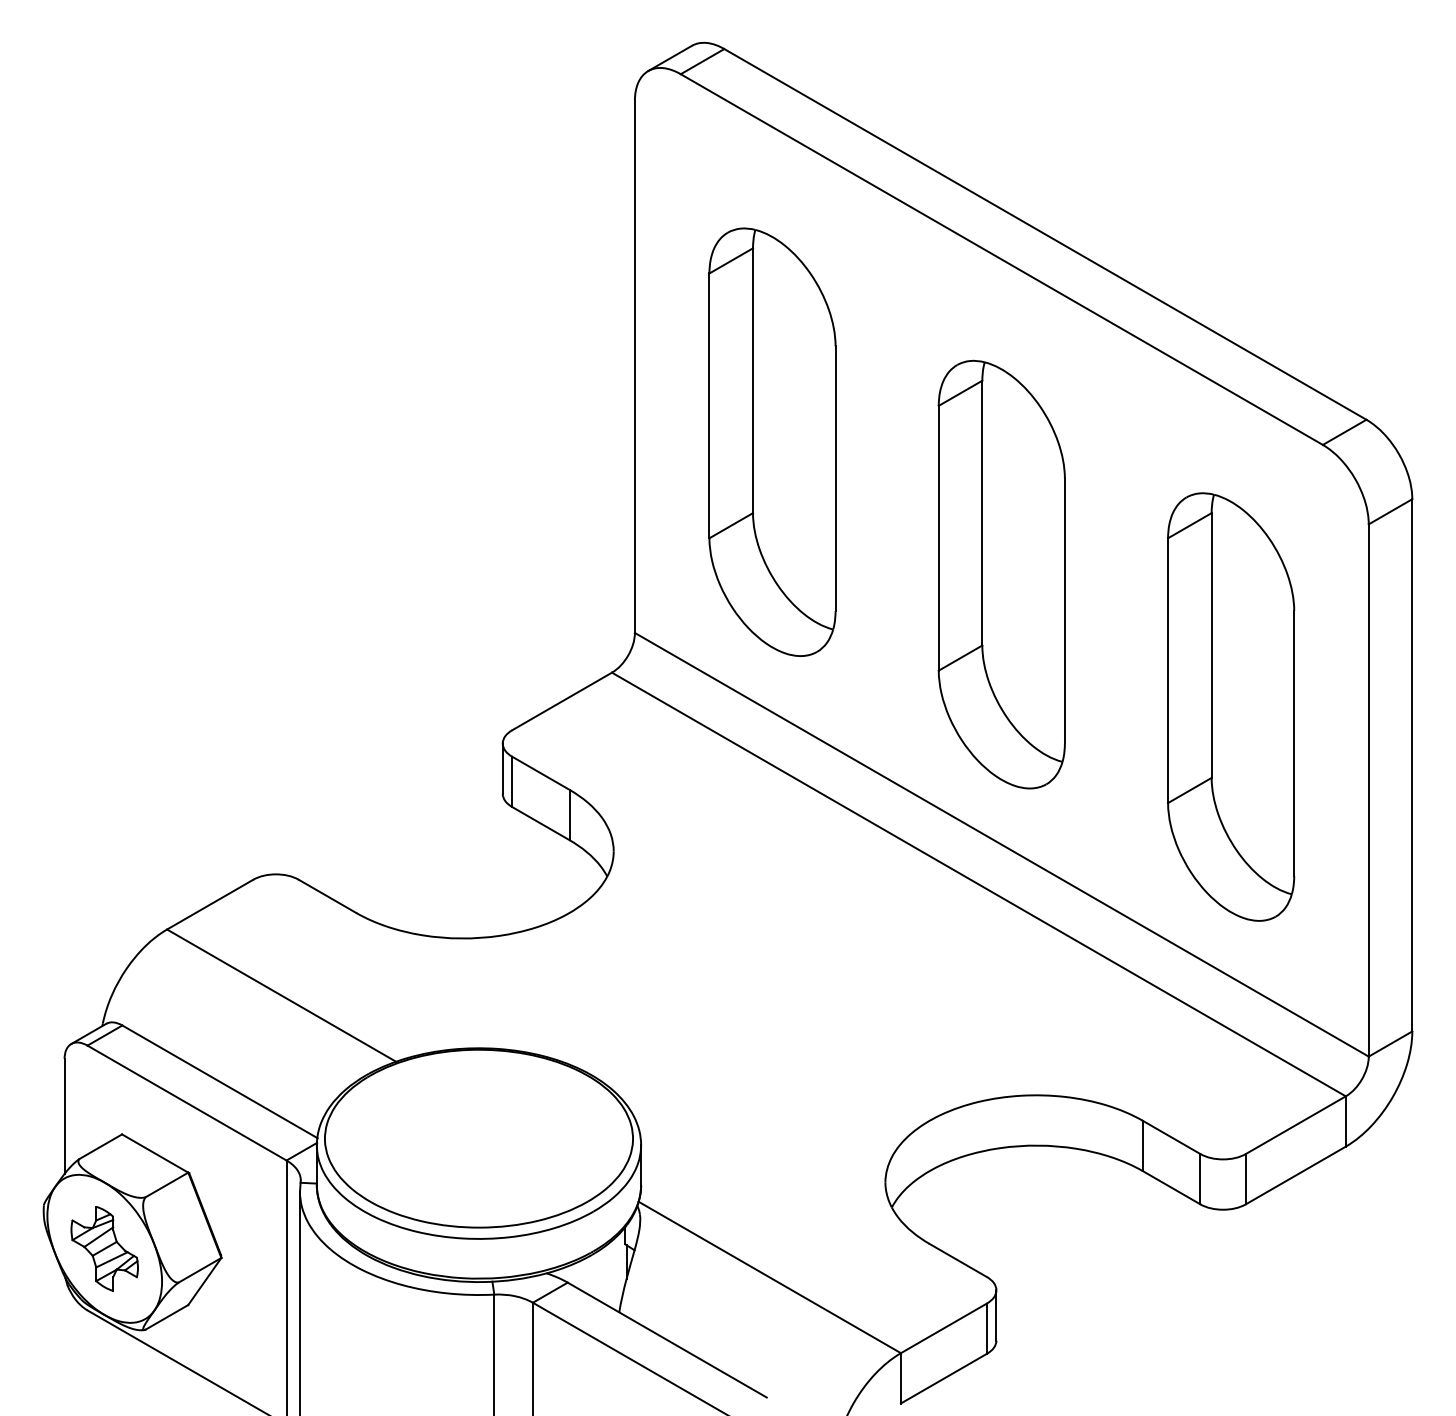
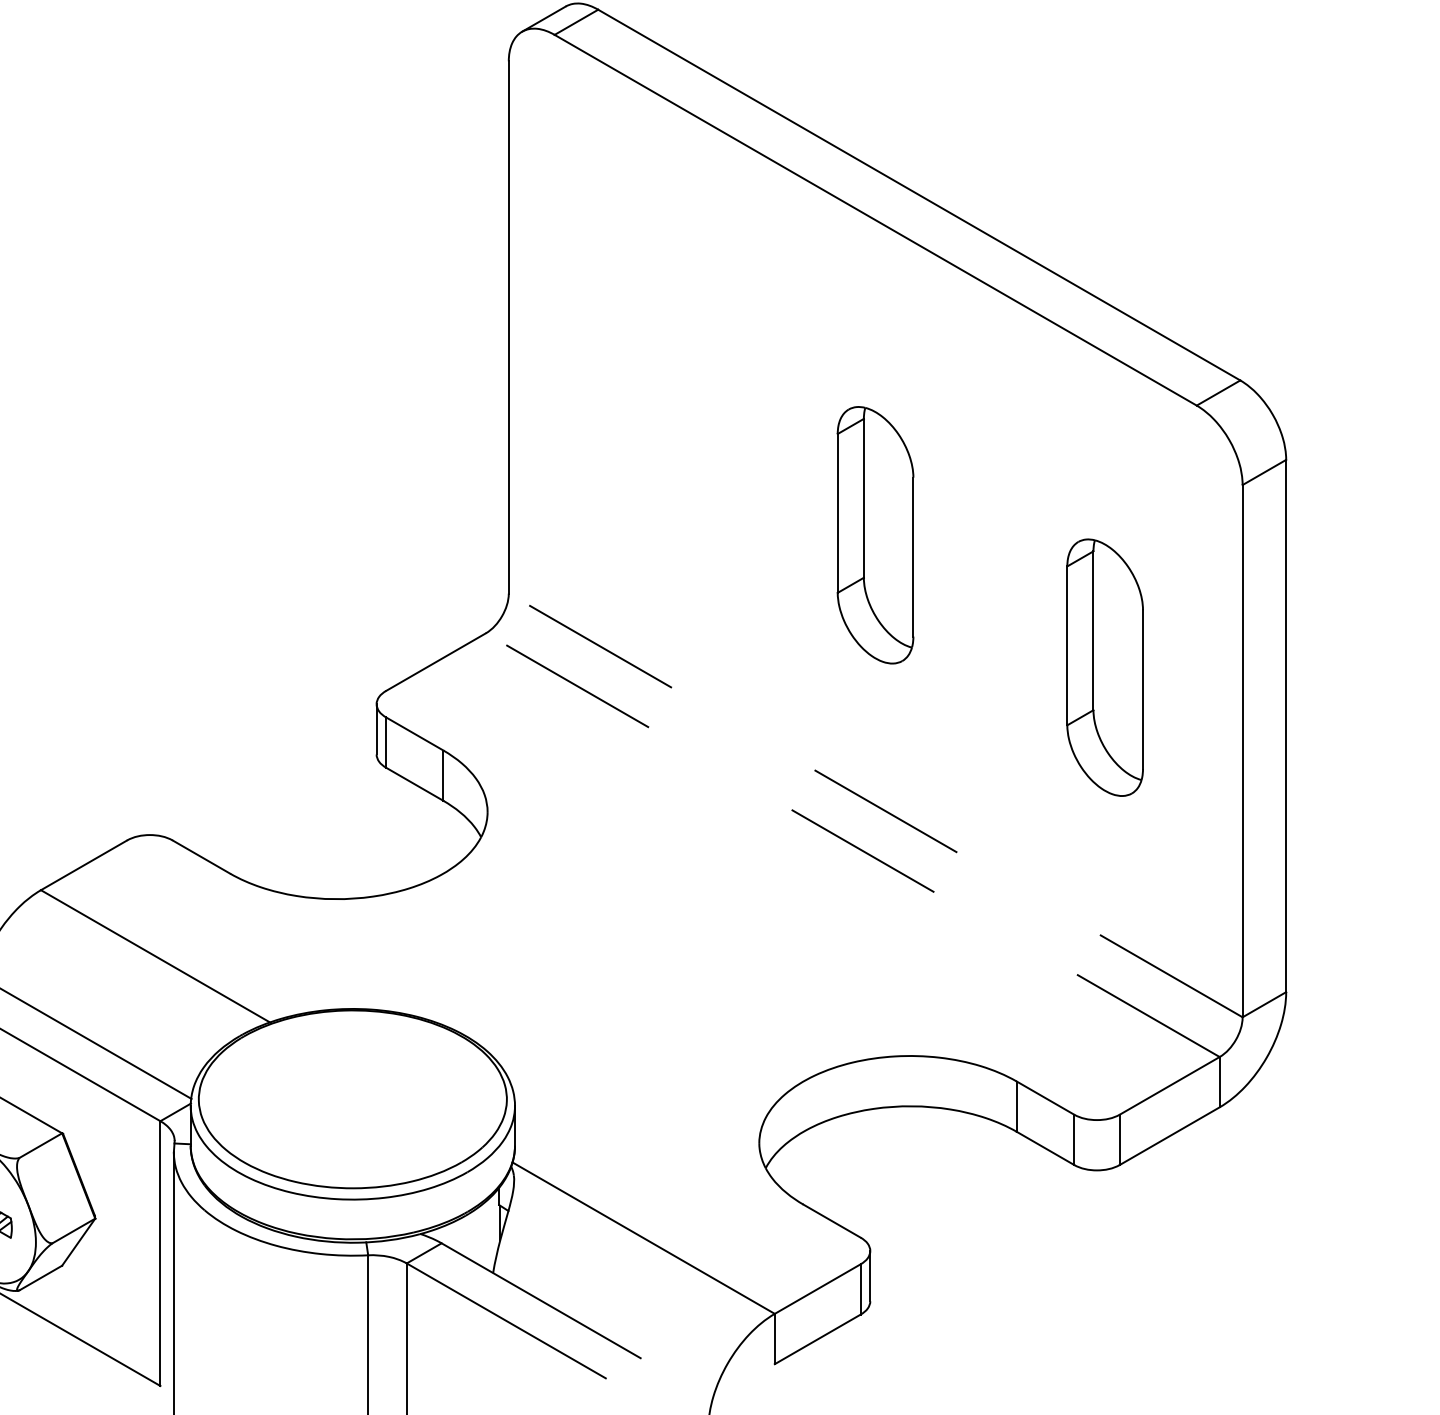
part: (772, 441) -> (646, 402), removed
part: (1001, 574) -> (875, 535), size x0.6
part: (1231, 706) -> (1105, 667), size x0.6
line: (1001, 844) -> (875, 805), solid -> dashed
line: (978, 884) -> (852, 845), solid -> dashed

